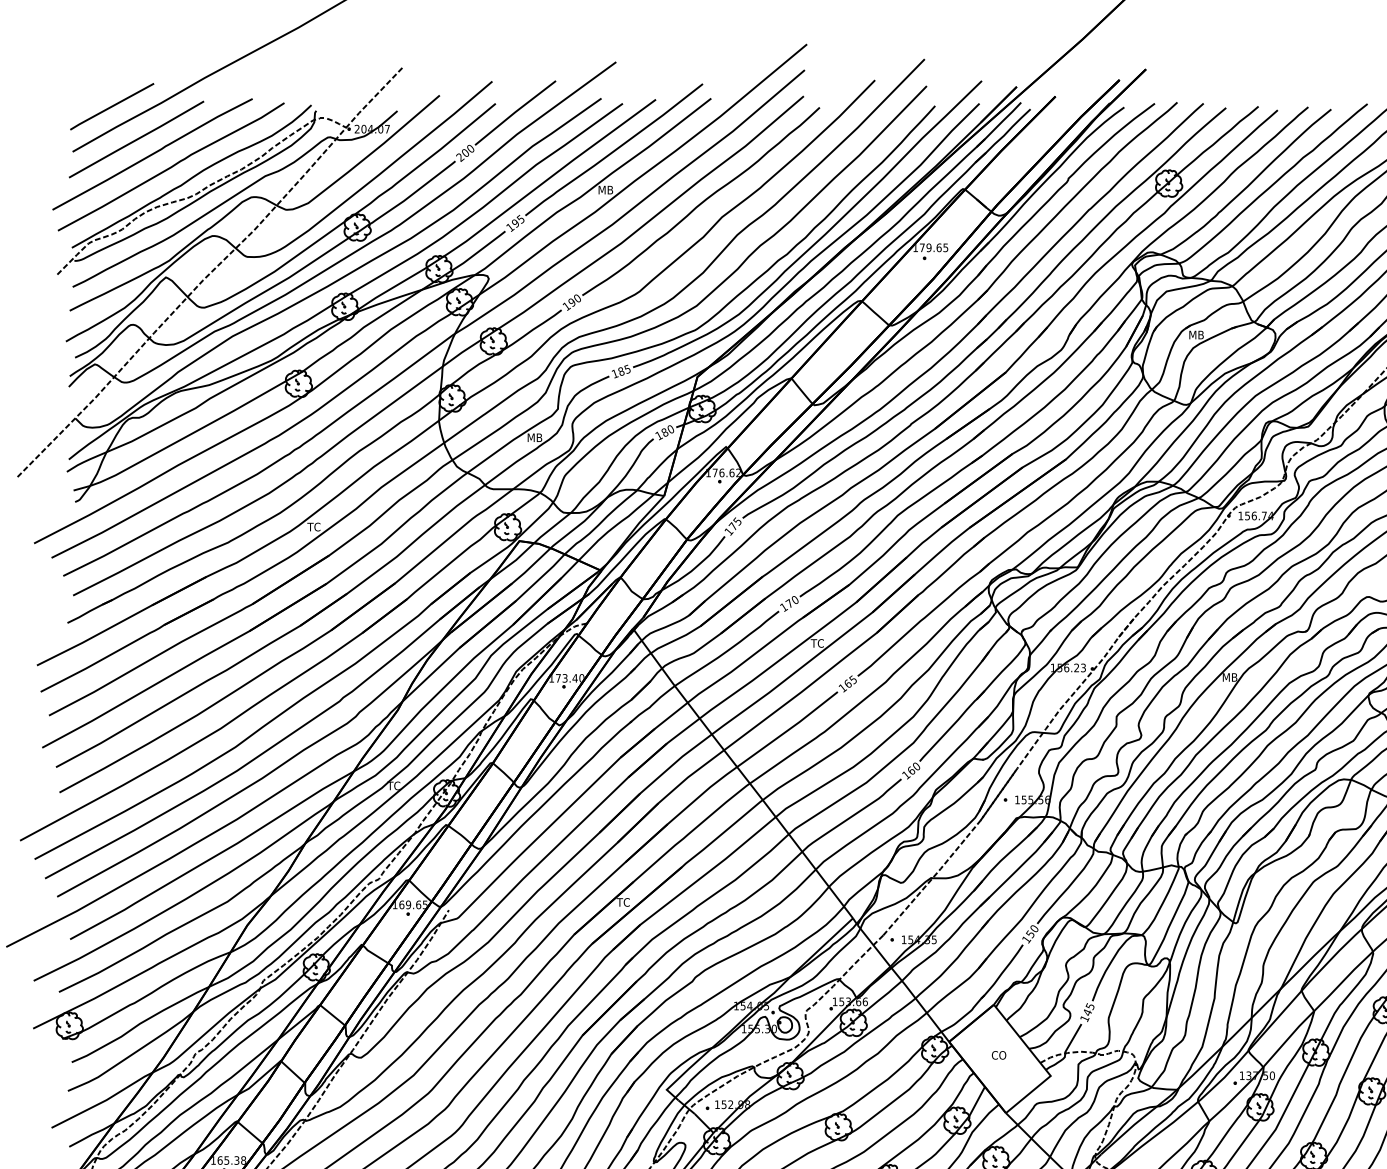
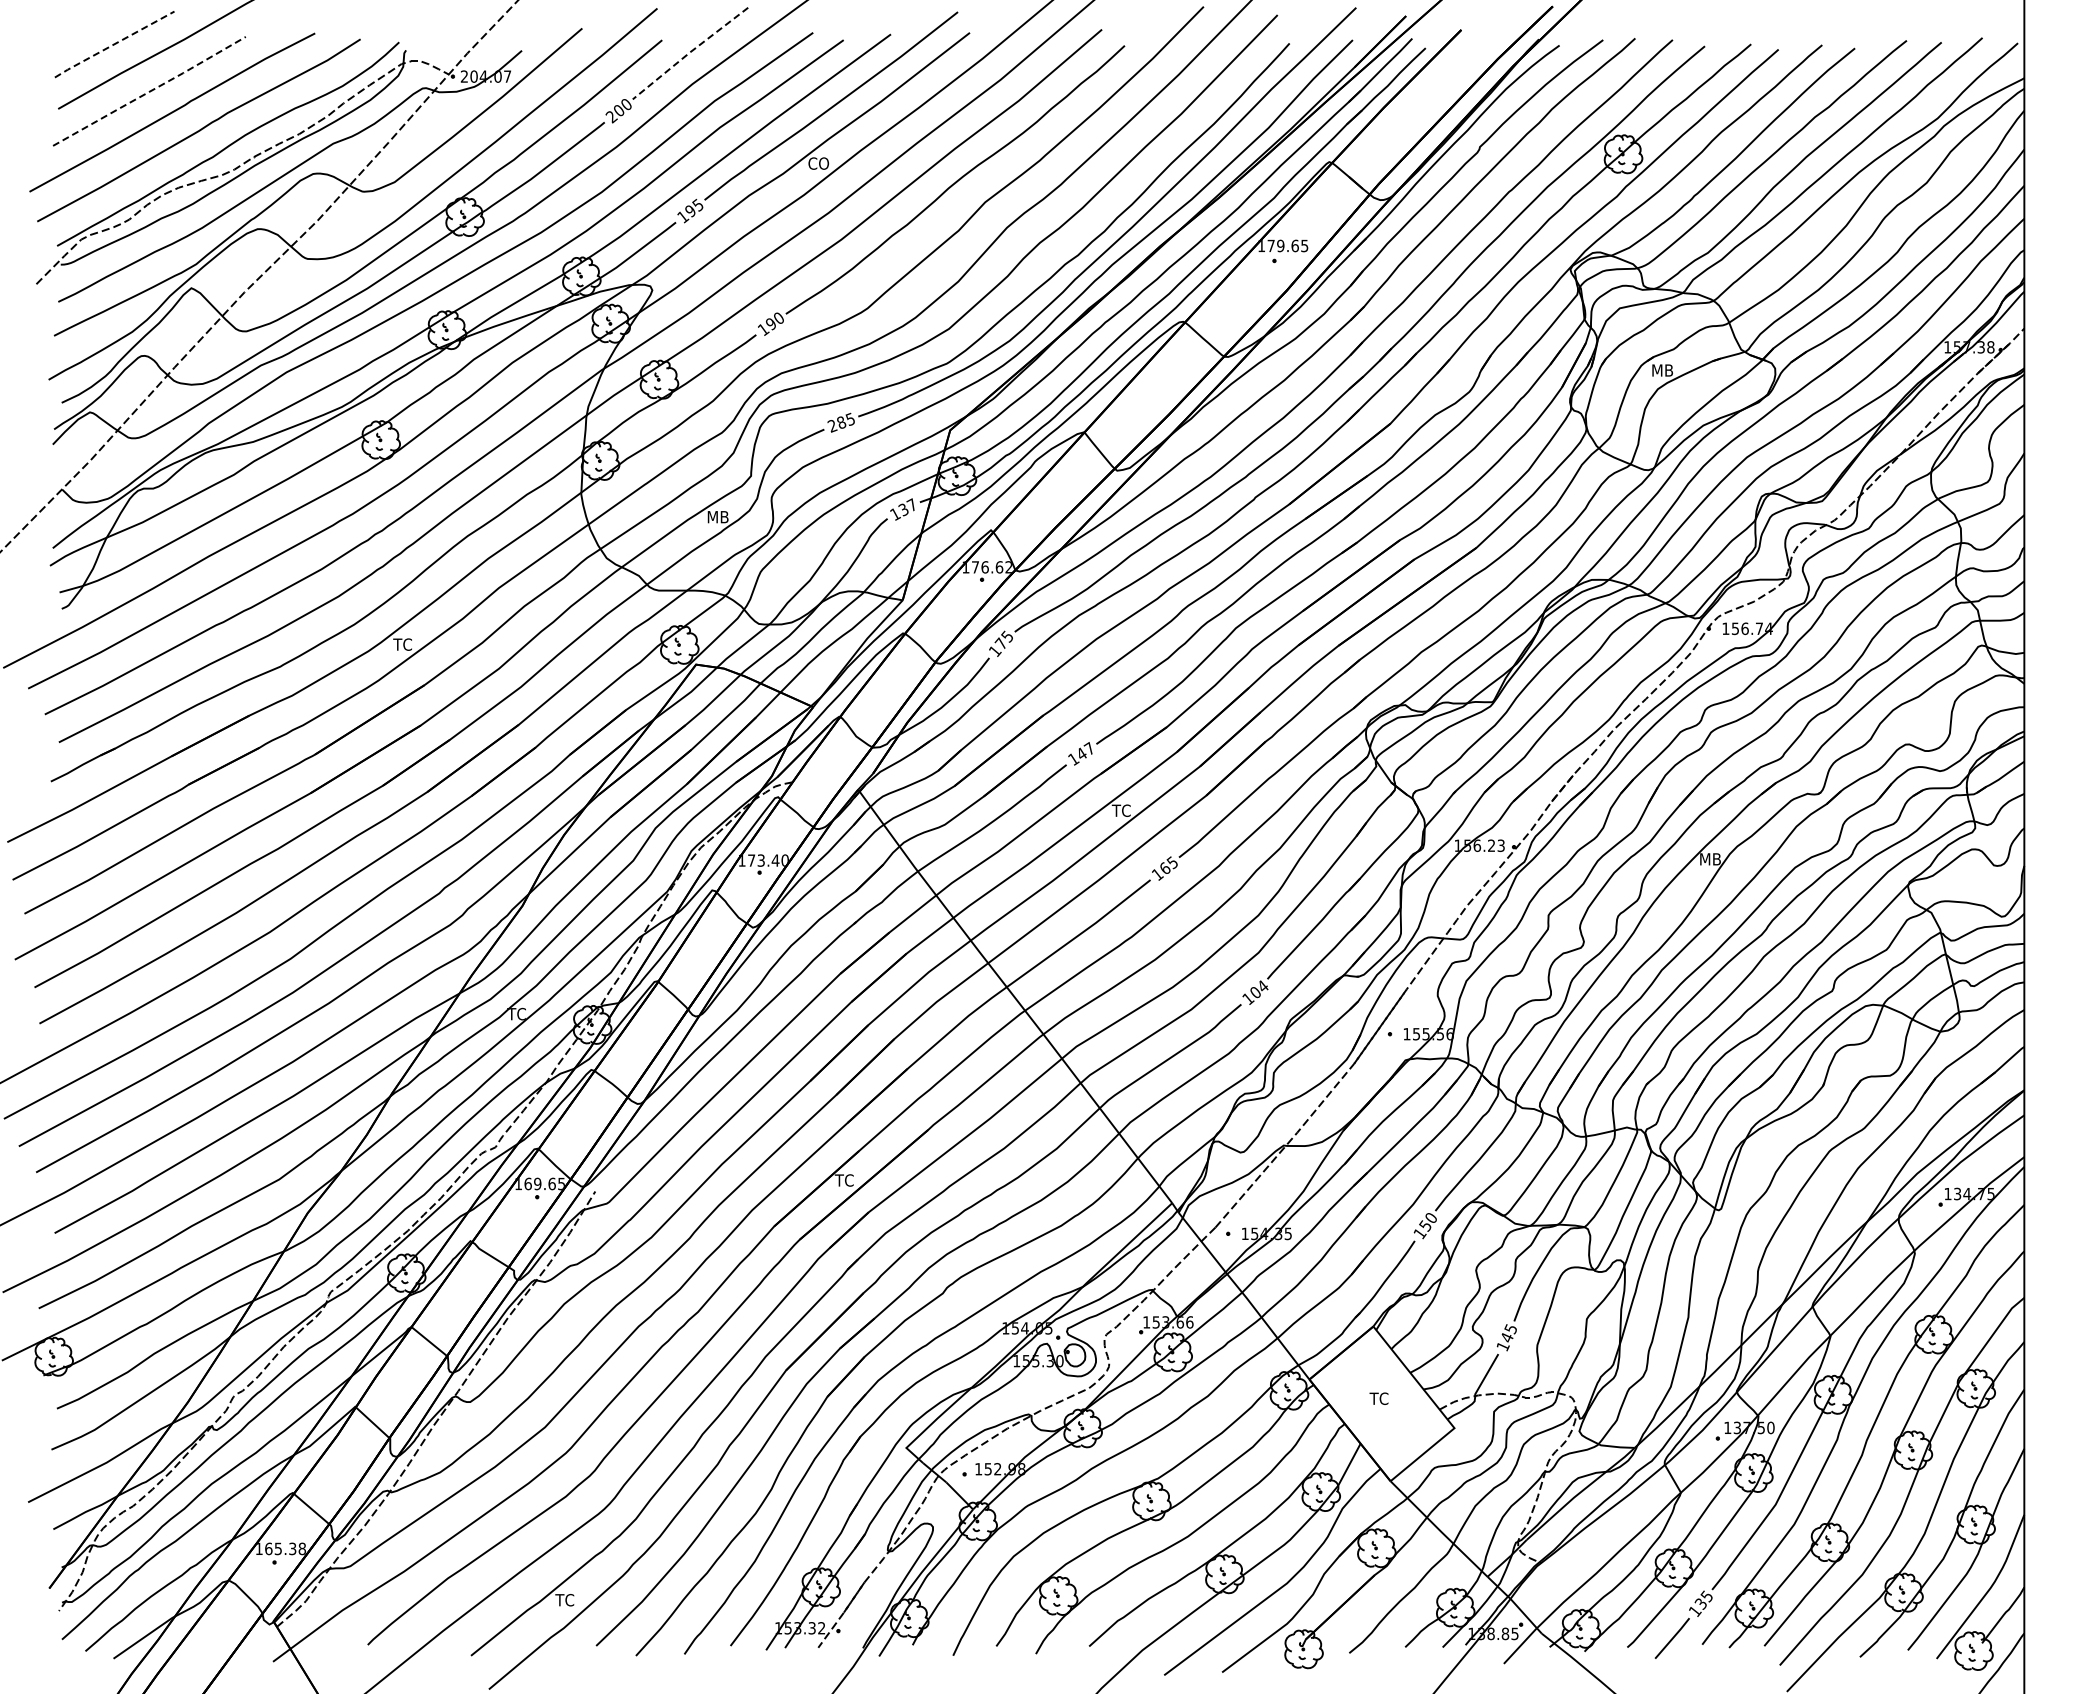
line: (112, 106) -> (114, 44), solid -> dashed
line: (515, 112) -> (690, 52), solid -> dashed
line: (137, 139) -> (150, 91), solid -> dashed
text: (605, 190) -> (818, 163), MB -> CO
text: (615, 374) -> (832, 426), 185 -> 285
text: (667, 431) -> (907, 507), 180 -> 137
text: (791, 601) -> (1084, 750), 170 -> 147
text: (914, 767) -> (1259, 988), 160 -> 104
text: (998, 1055) -> (1380, 1398), CO -> TC

